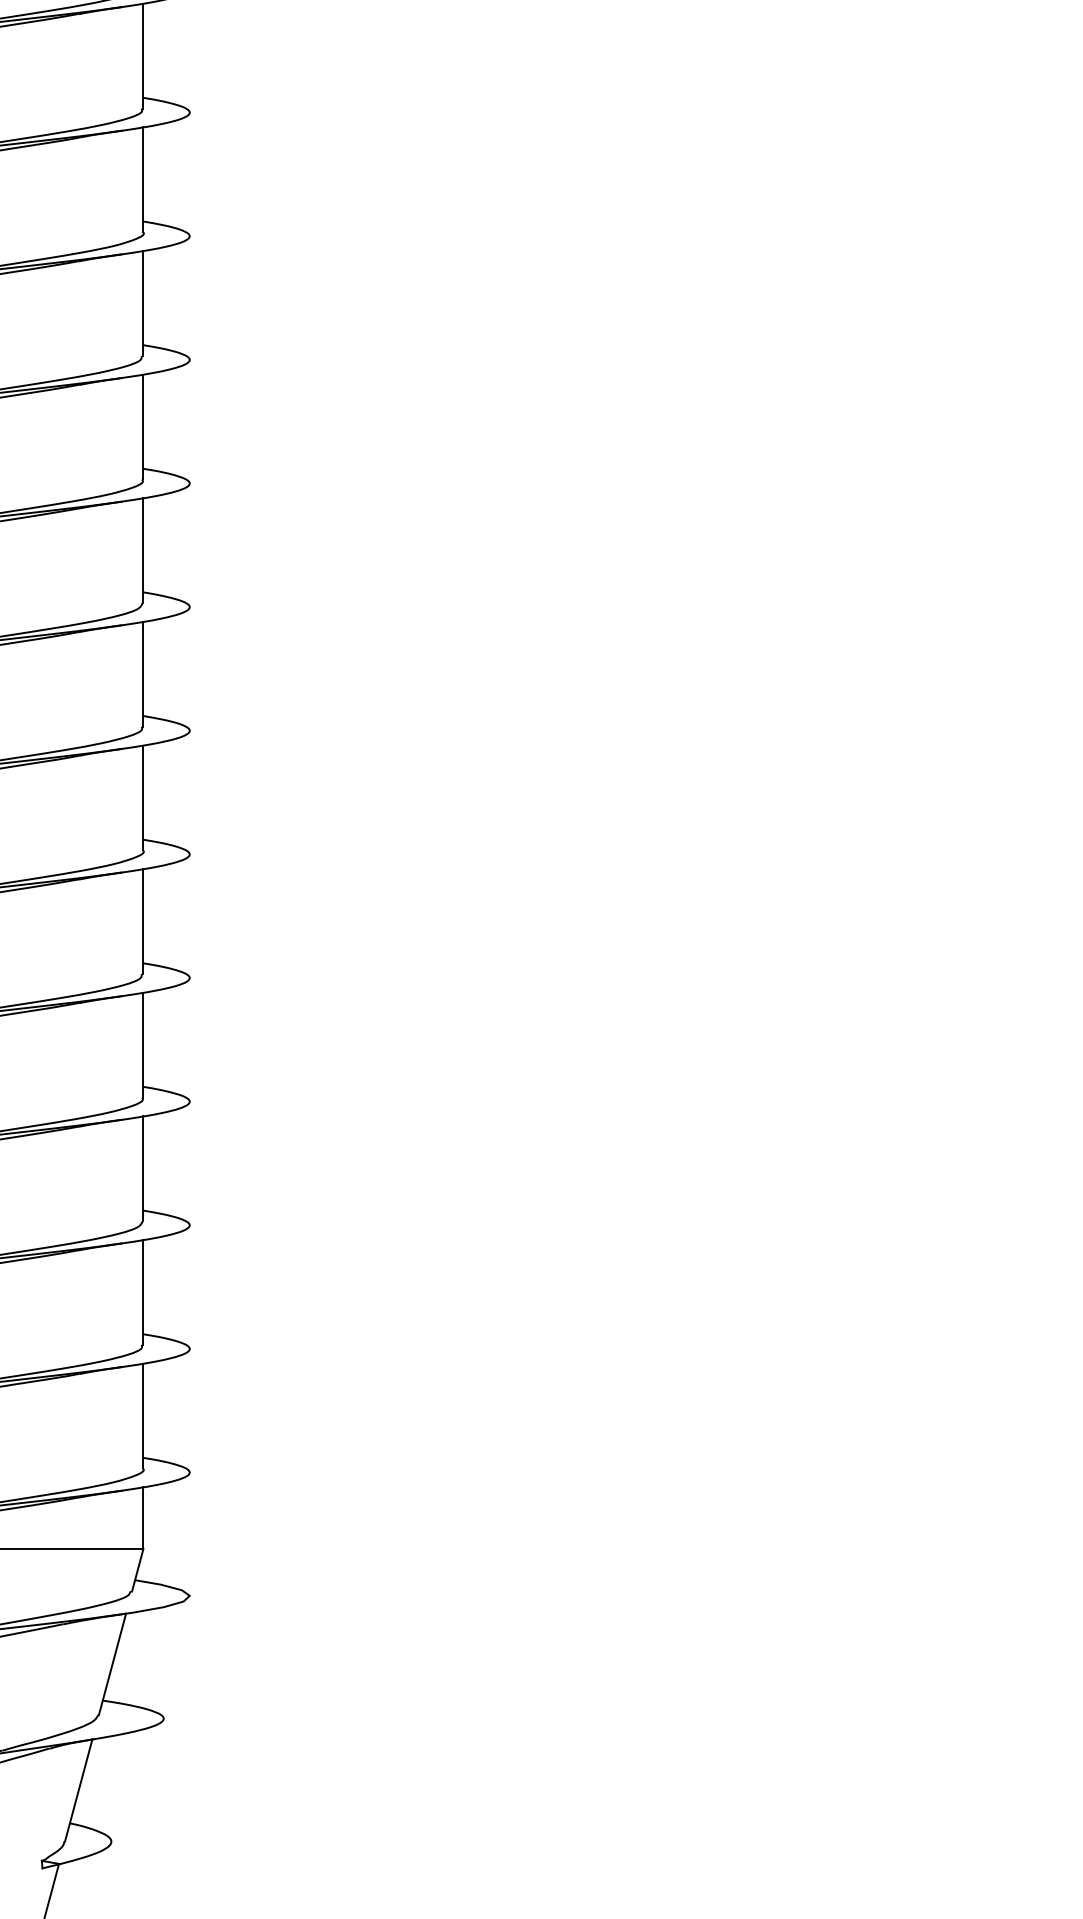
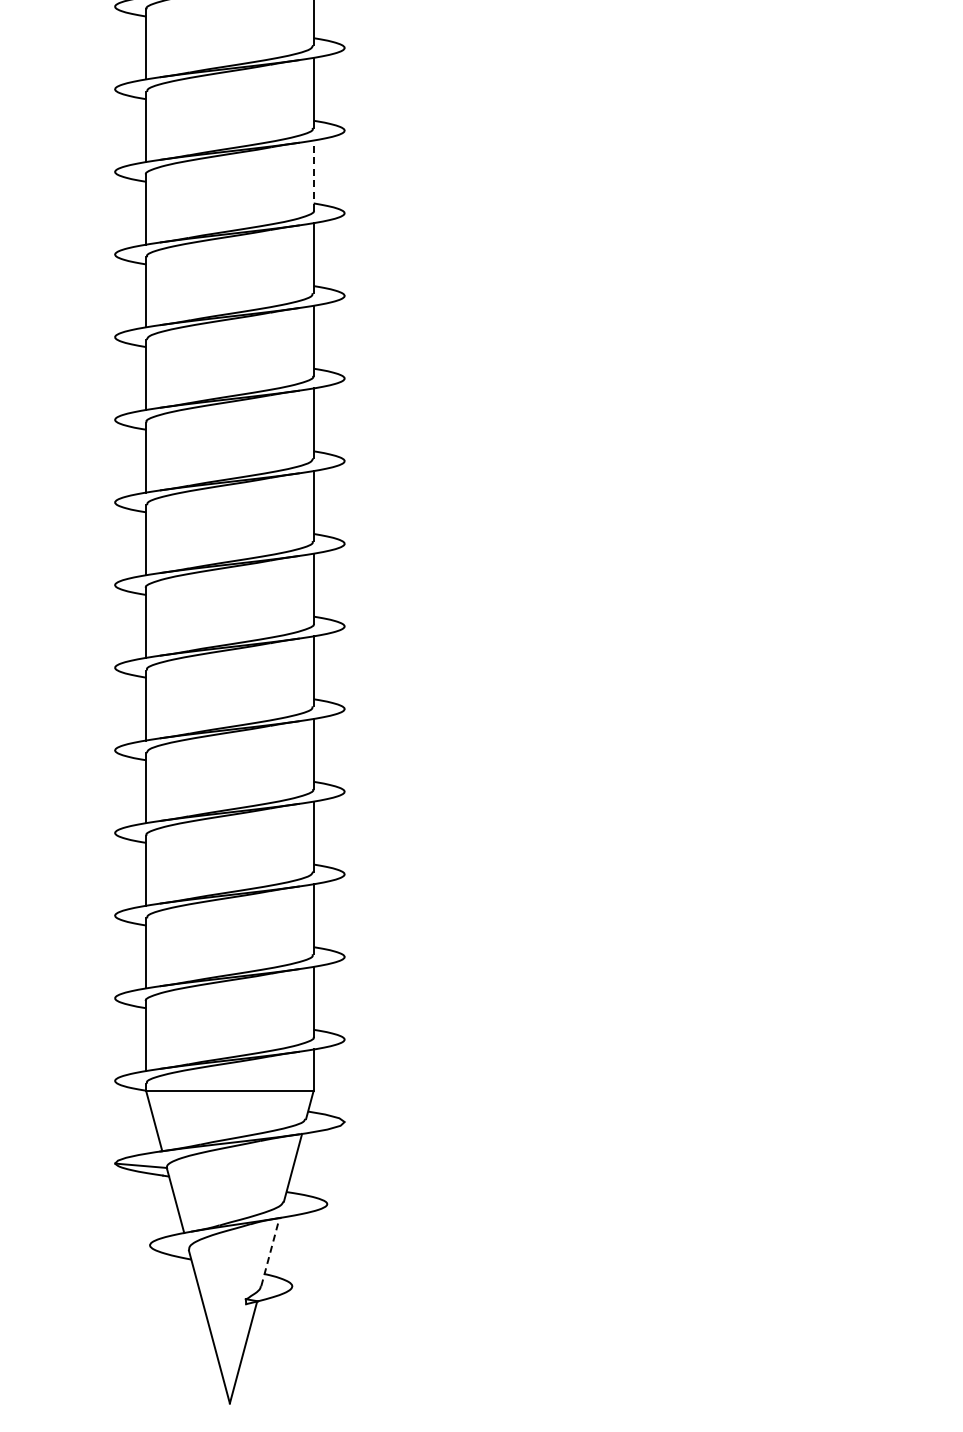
line: (143, 179) -> (313, 175), solid -> dashed
line: (78, 1789) -> (270, 1251), solid -> dashed

